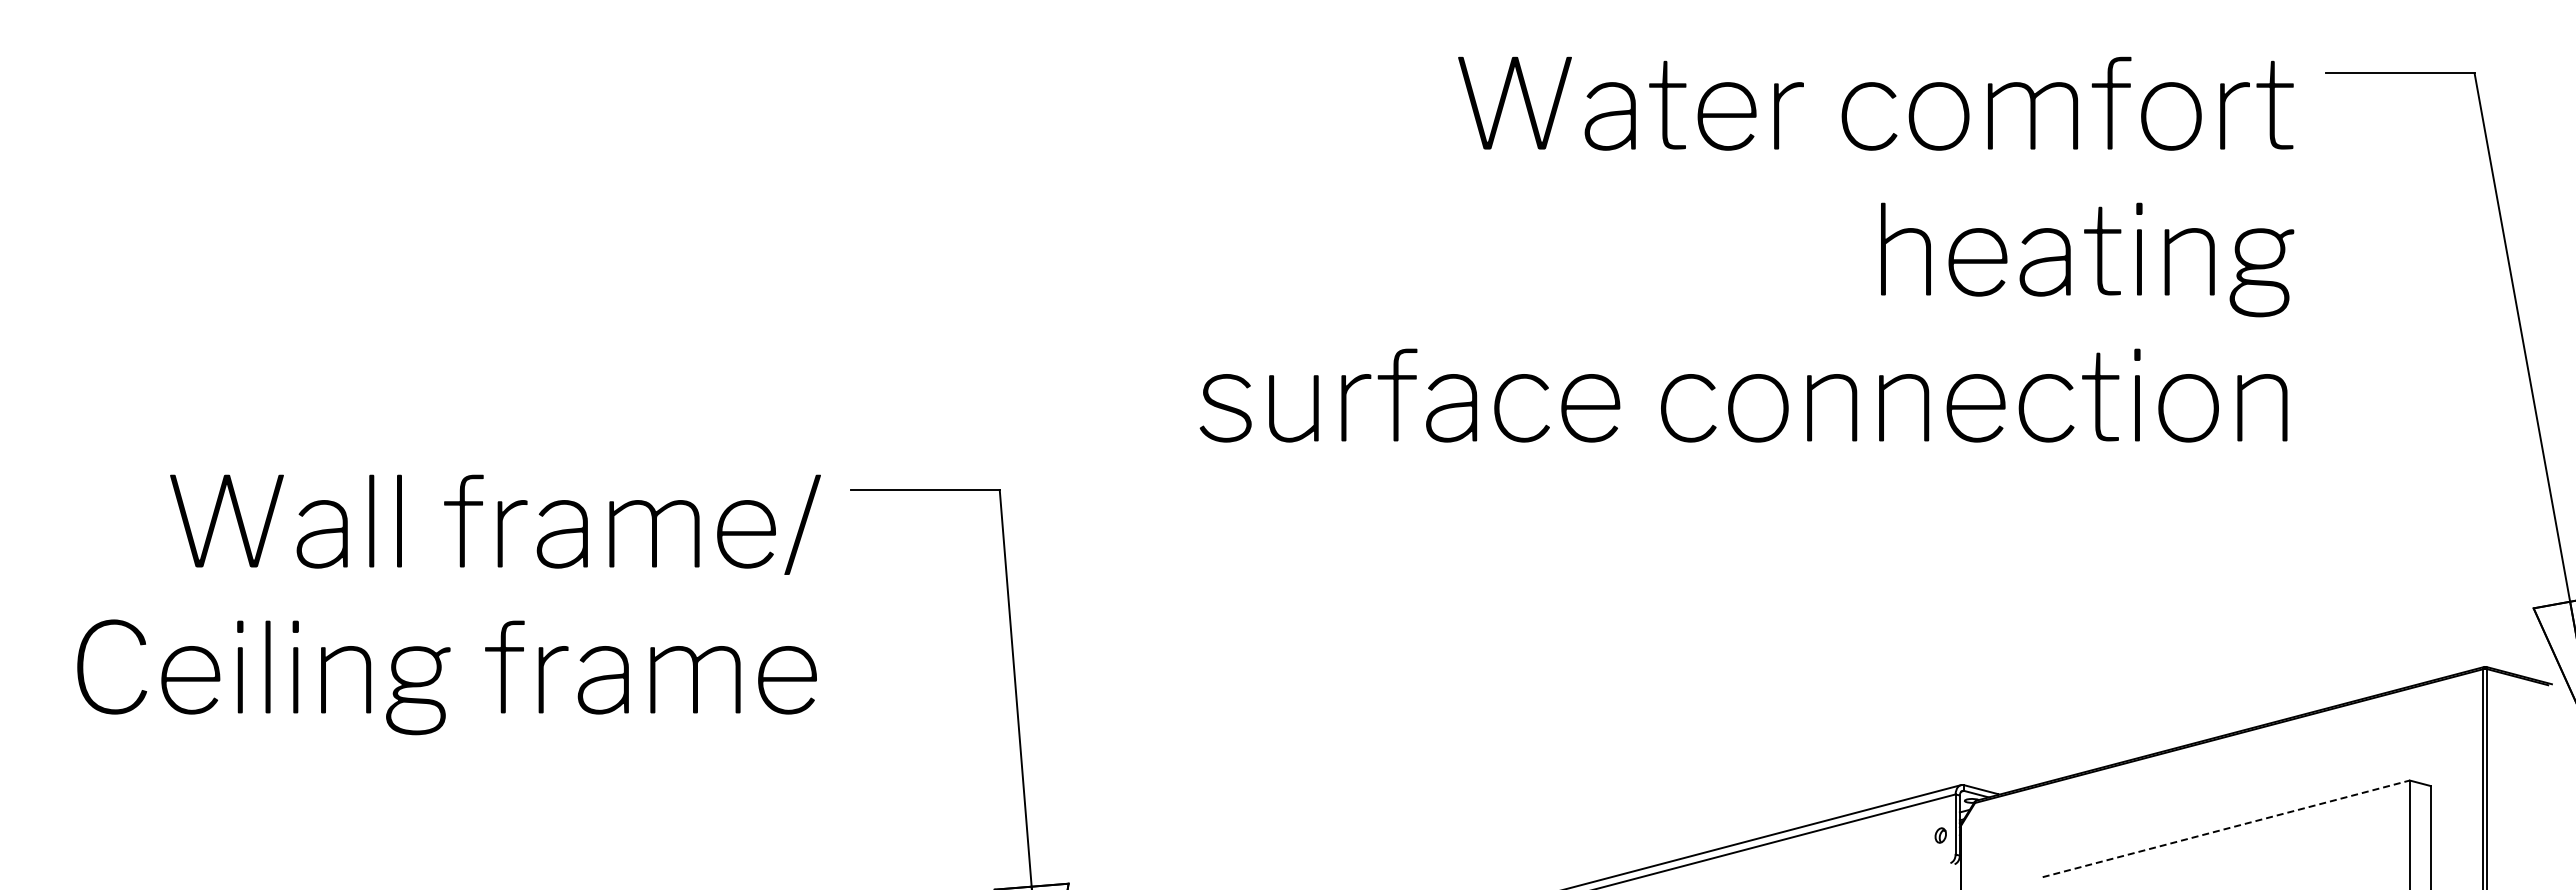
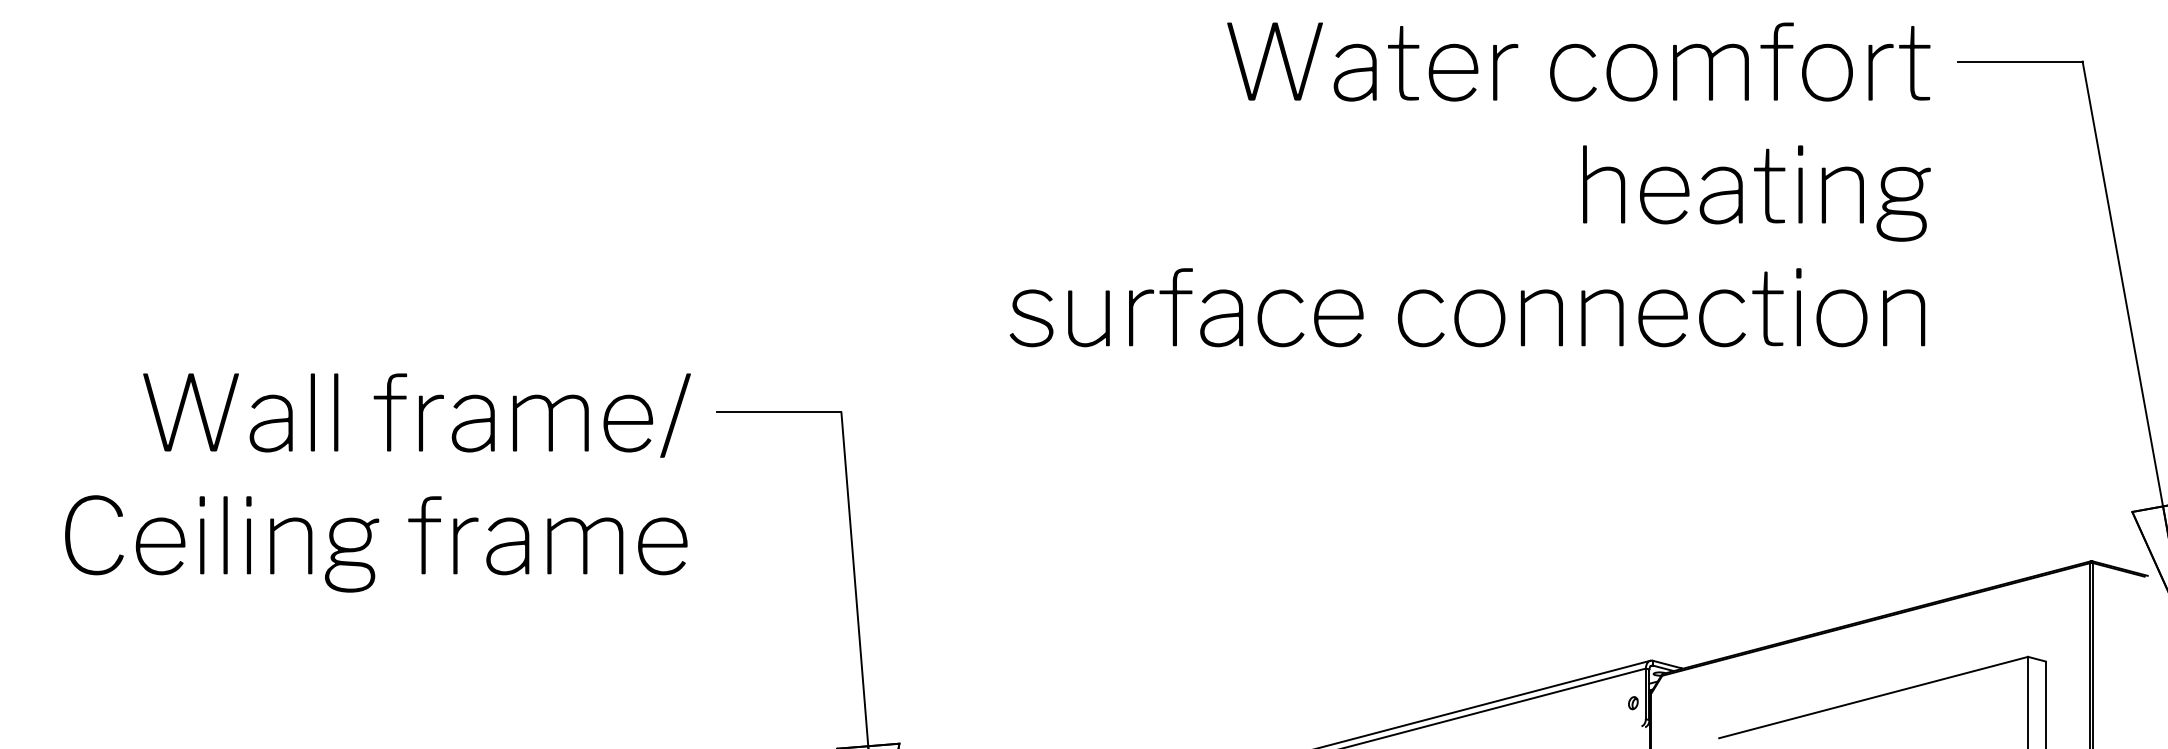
text: (1746, 249) -> (1469, 184), moved
text: (448, 604) -> (377, 482), moved
line: (2226, 828) -> (1873, 697), dashed -> solid

